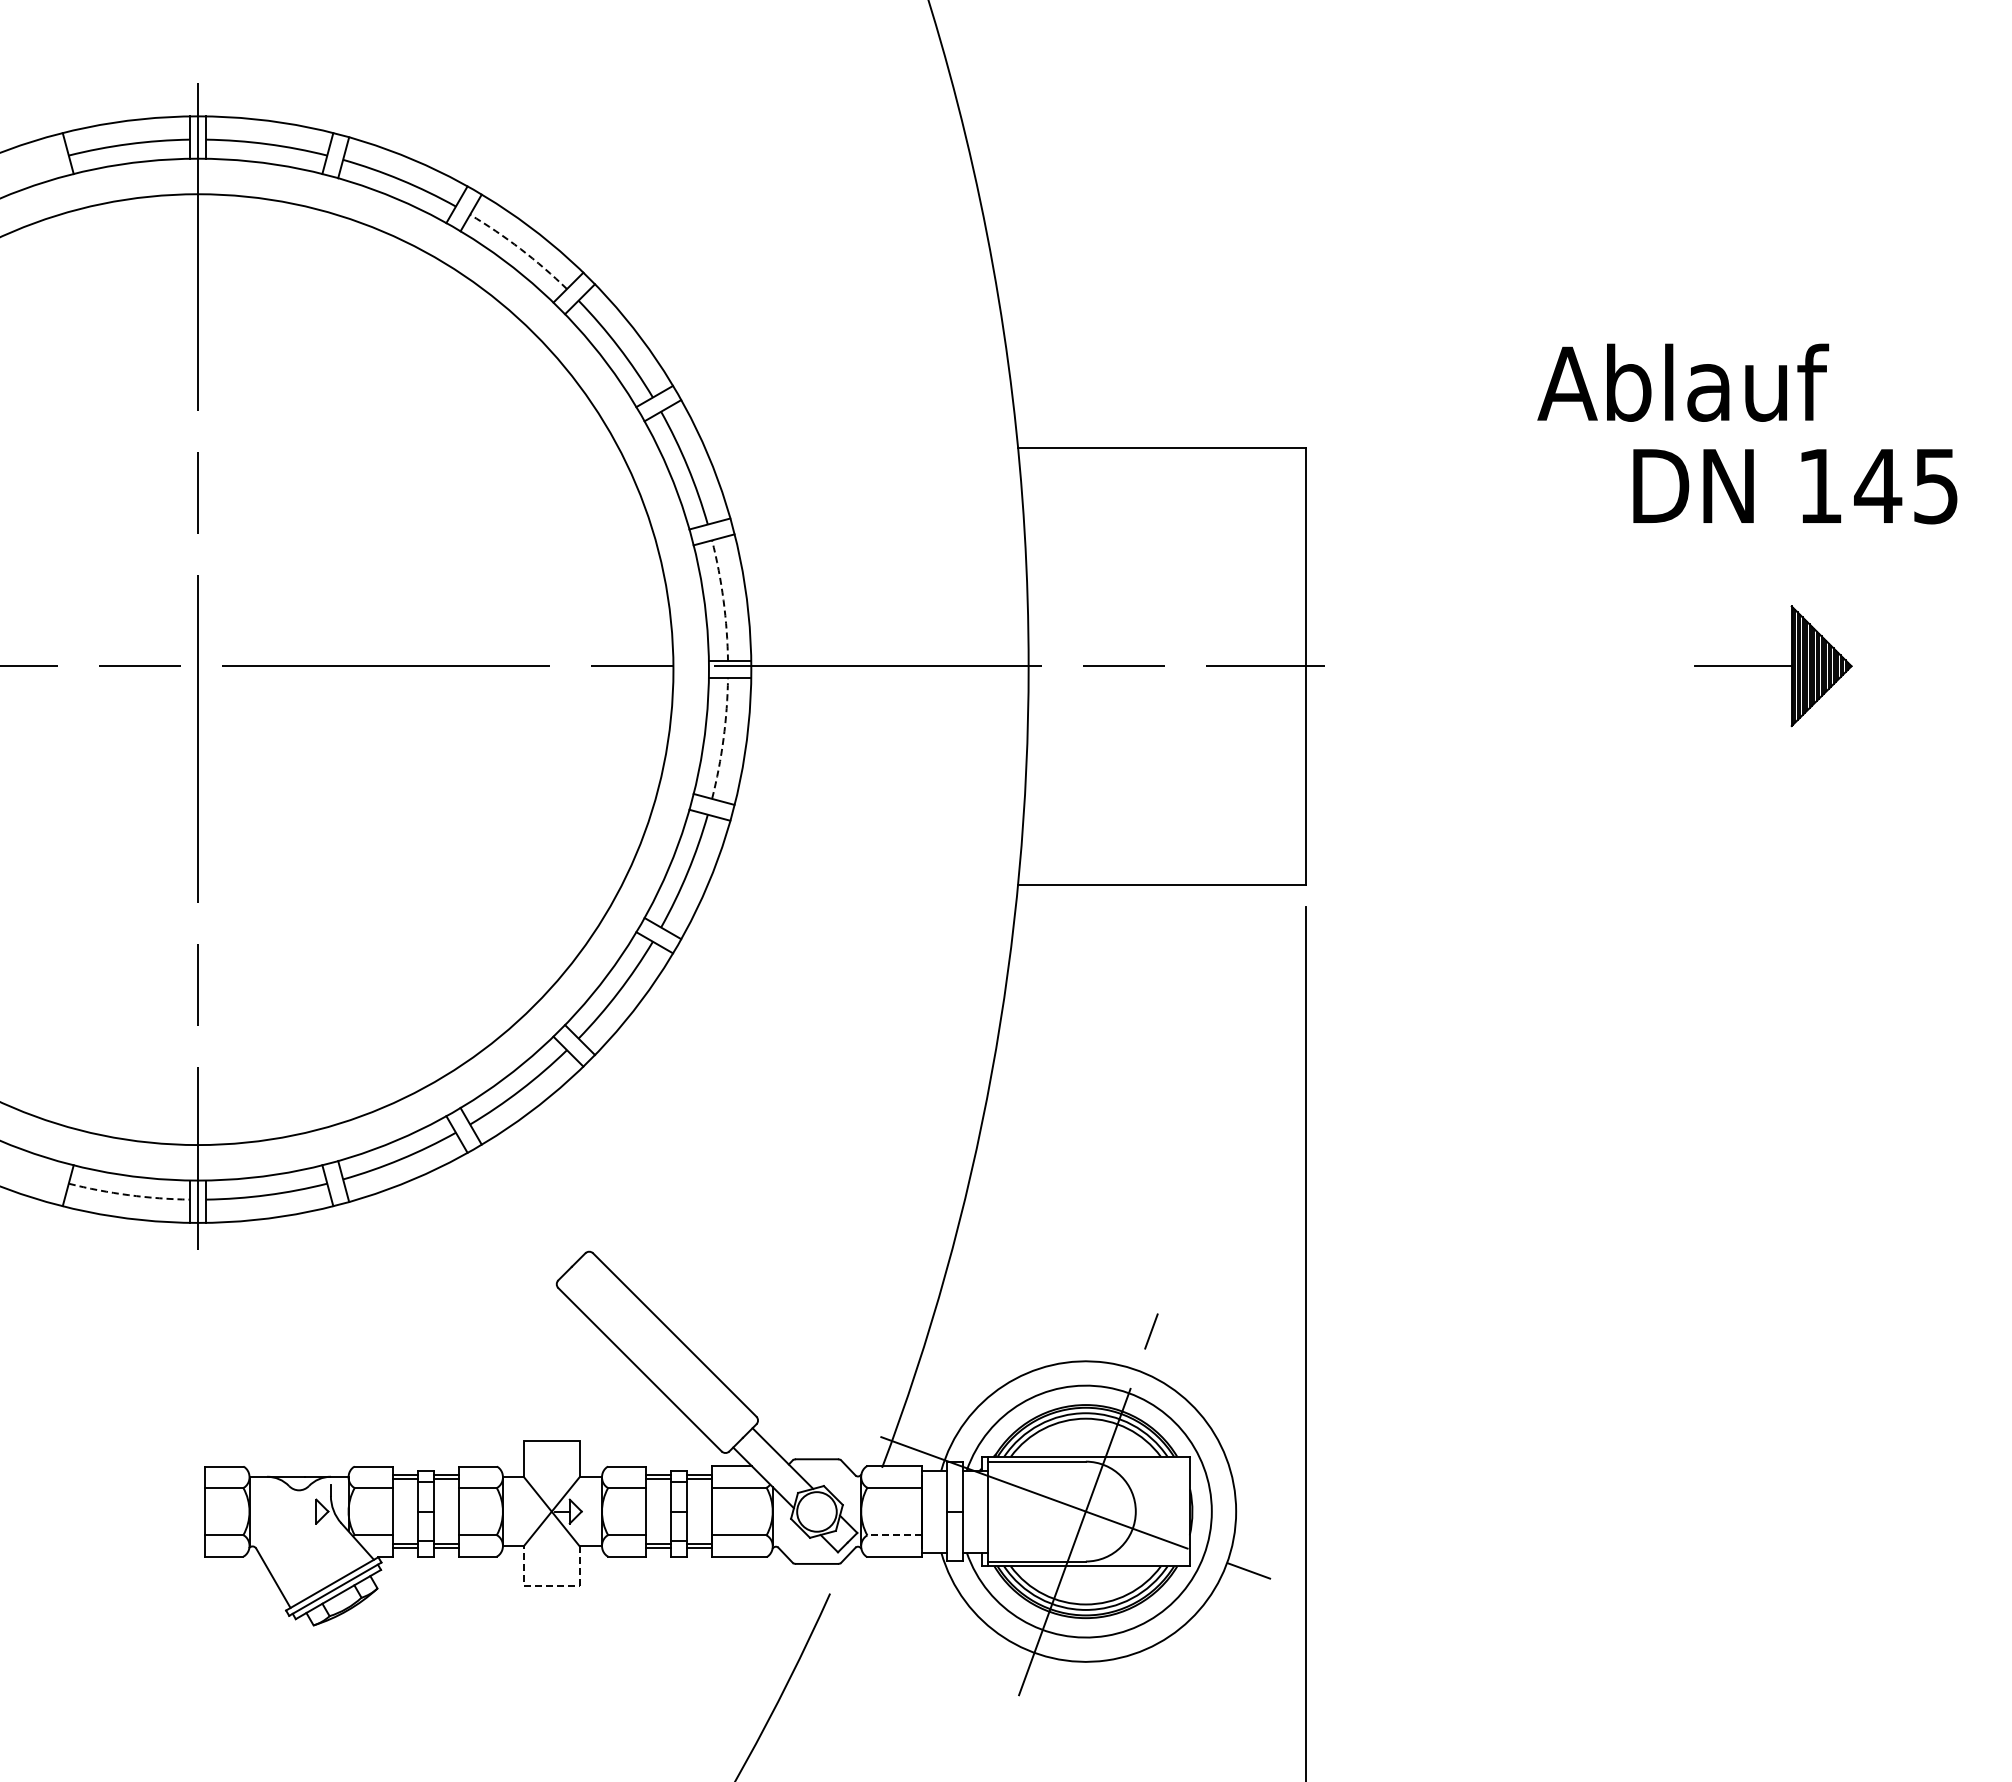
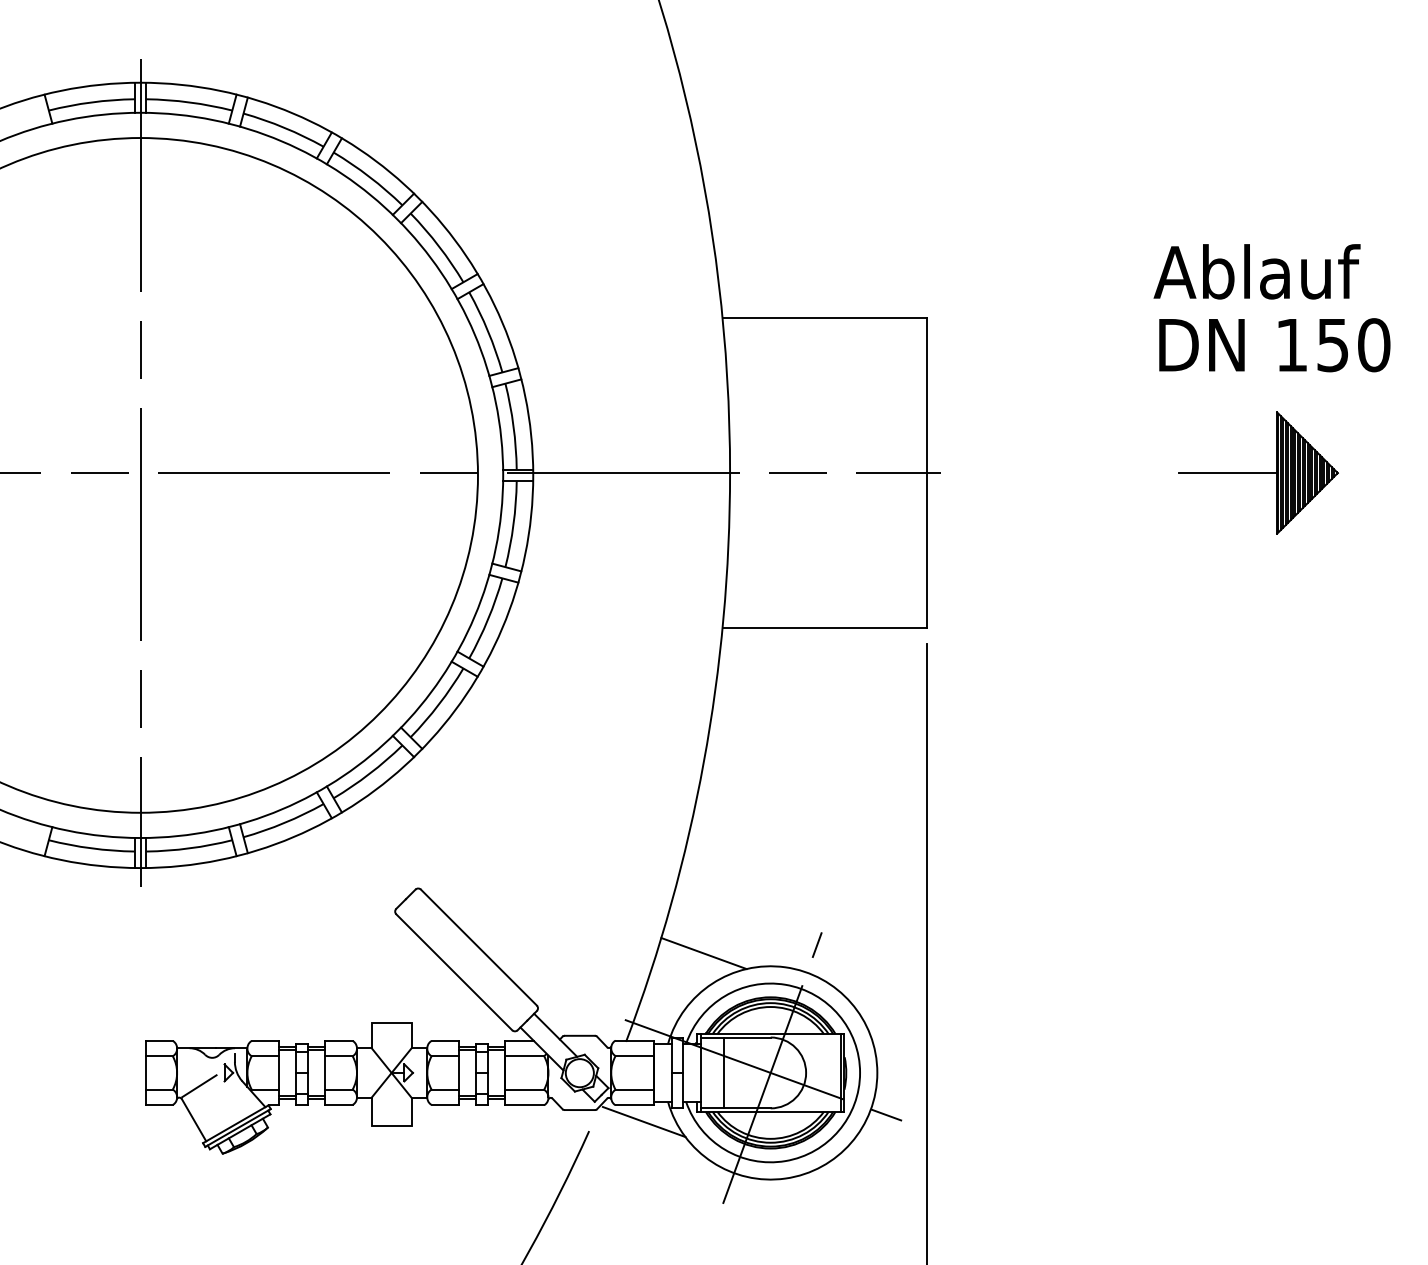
arc: (520, 249) -> (369, 177), dashed -> solid
text: (1683, 382) -> (1257, 271), moved
text: (1906, 486) -> (1353, 345), 145 -> 150
arc: (723, 600) -> (513, 426), dashed -> solid
part: (1773, 665) -> (1258, 472), size x1.43
arc: (723, 738) -> (513, 524), dashed -> solid
arc: (128, 1195) -> (91, 848), dashed -> solid
line: (991, 1343) -> (703, 953), added
line: (1020, 1511) -> (724, 1072), added
line: (1184, 1511) -> (840, 1072), added
line: (280, 1529) -> (199, 1085), added
line: (894, 1535) -> (634, 1089), dashed -> solid
line: (907, 1580) -> (644, 1121), added
line: (551, 1585) -> (391, 1125), dashed -> solid

